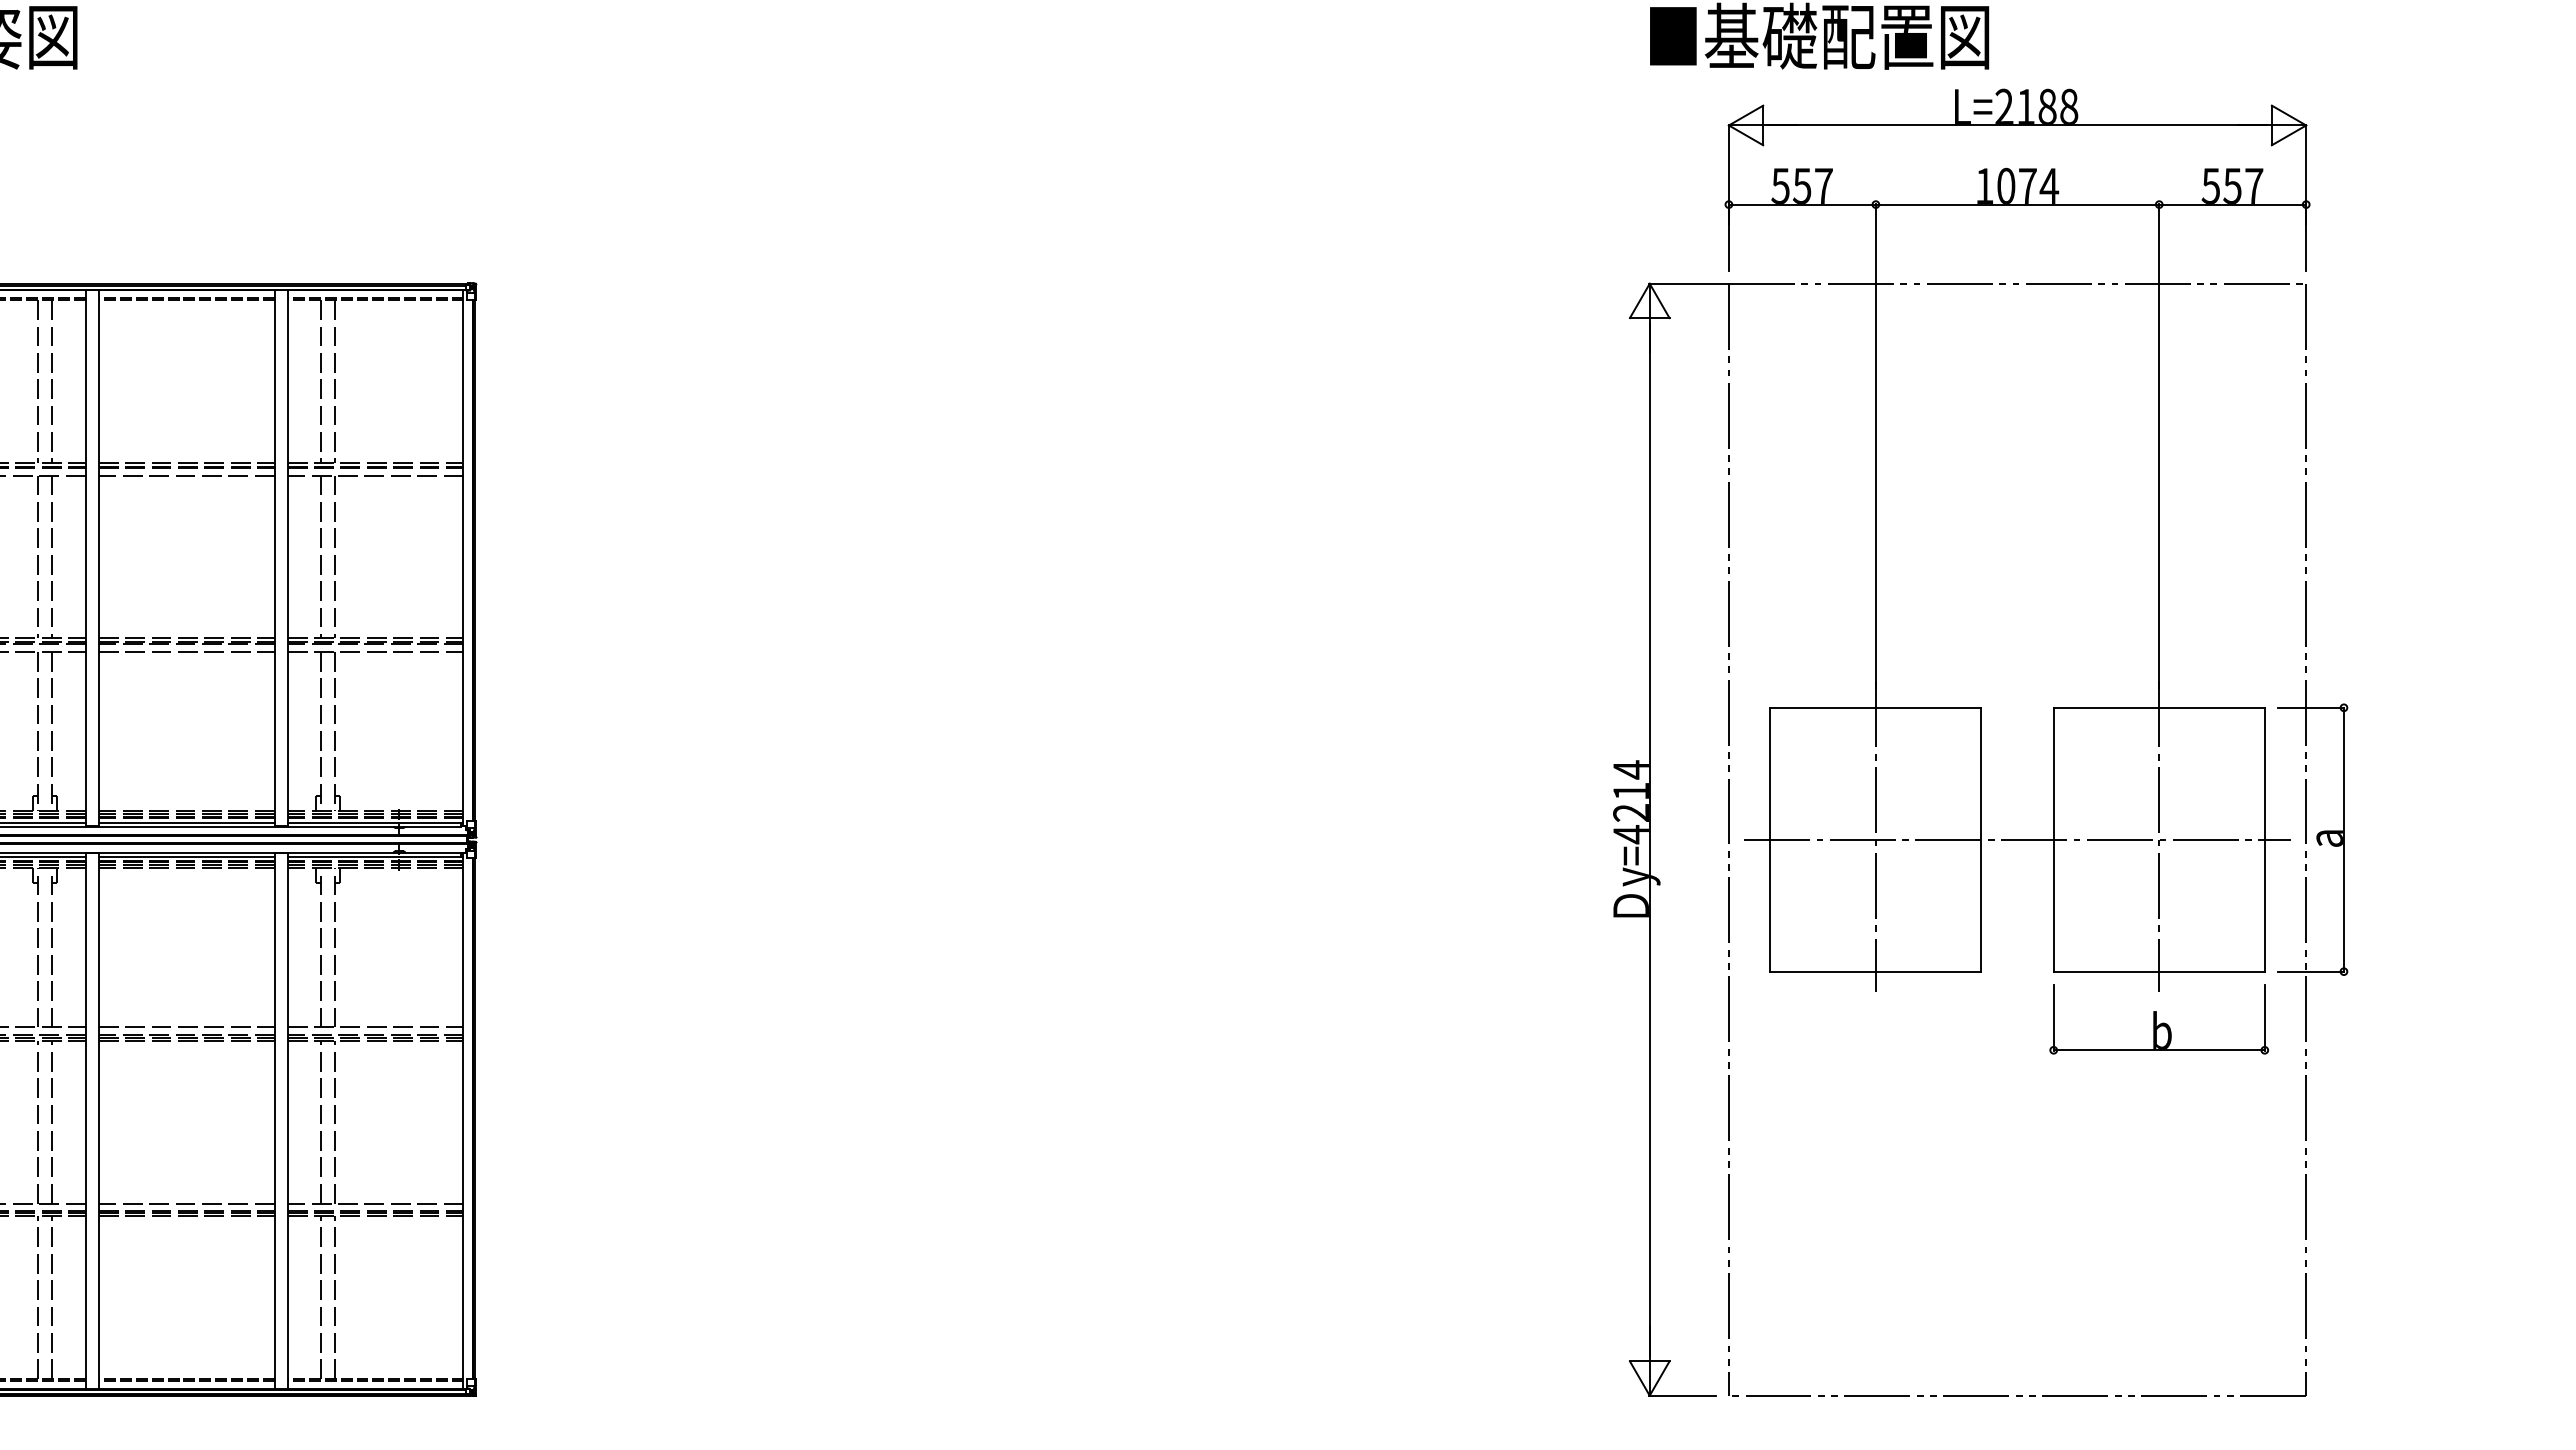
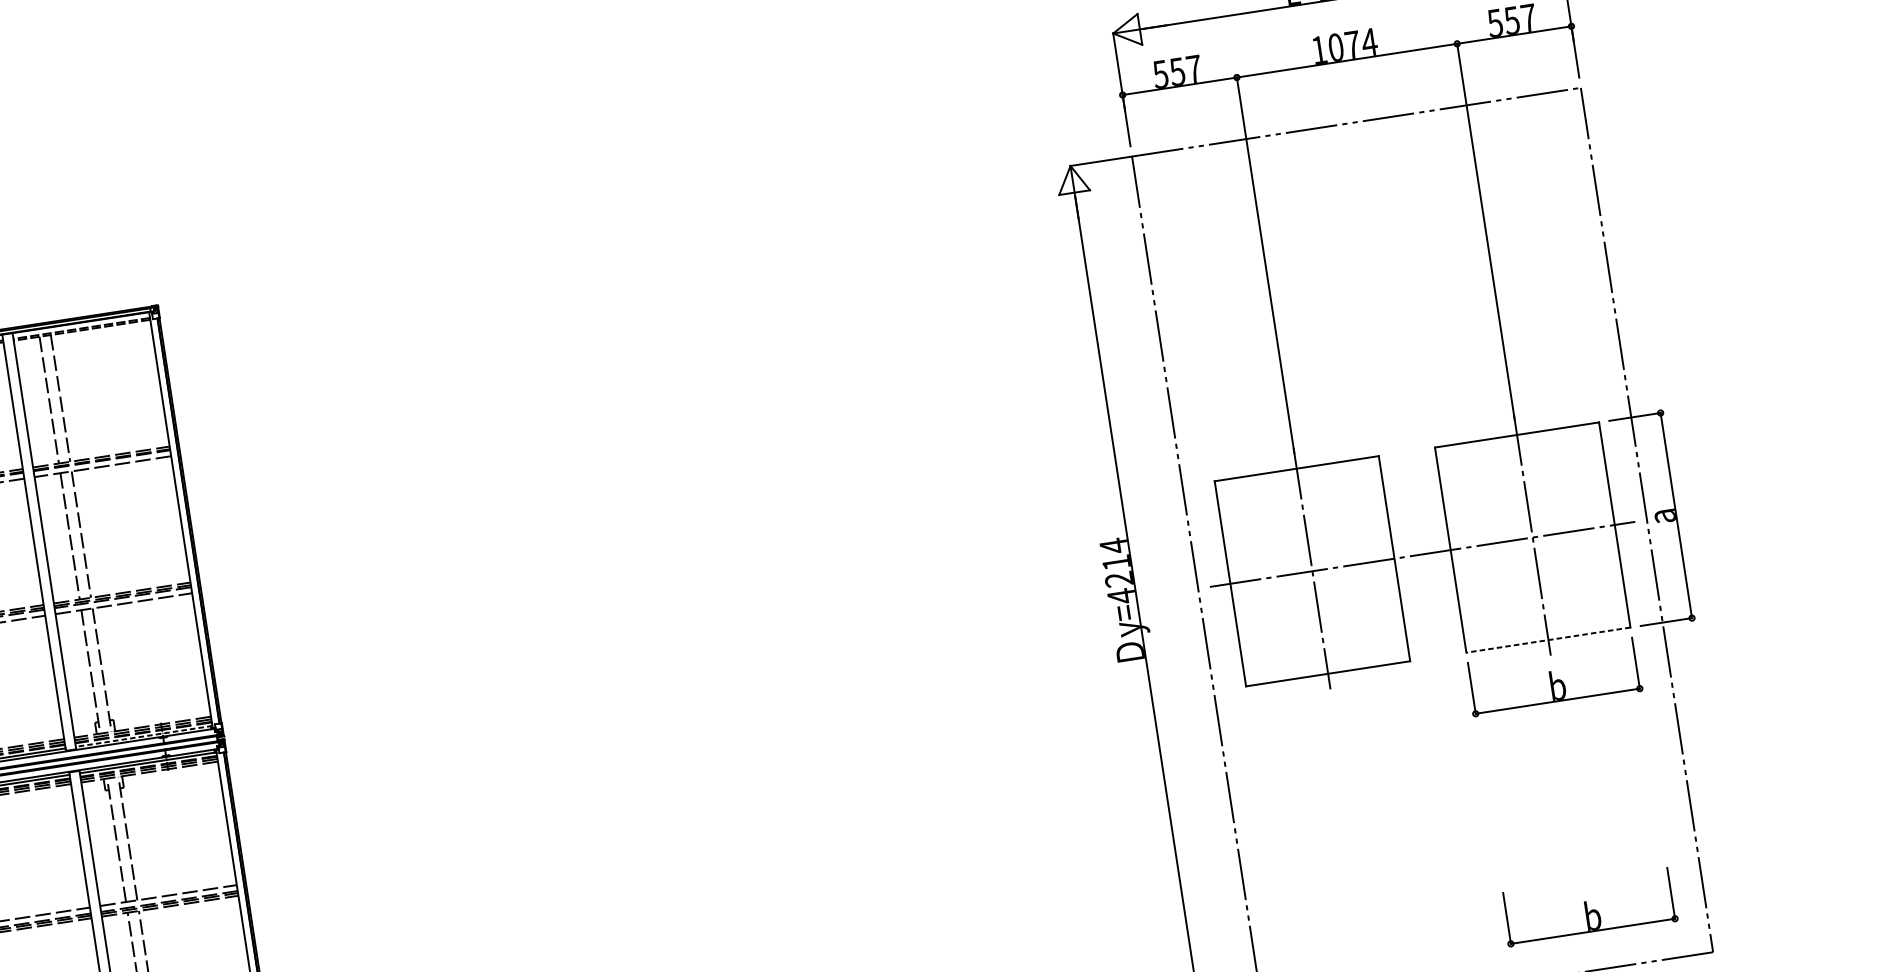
line: (375, 822) -> (144, 736), solid -> dashed
line: (2159, 971) -> (1548, 639), solid -> dashed
part: (2158, 1315) -> (1588, 907), added

